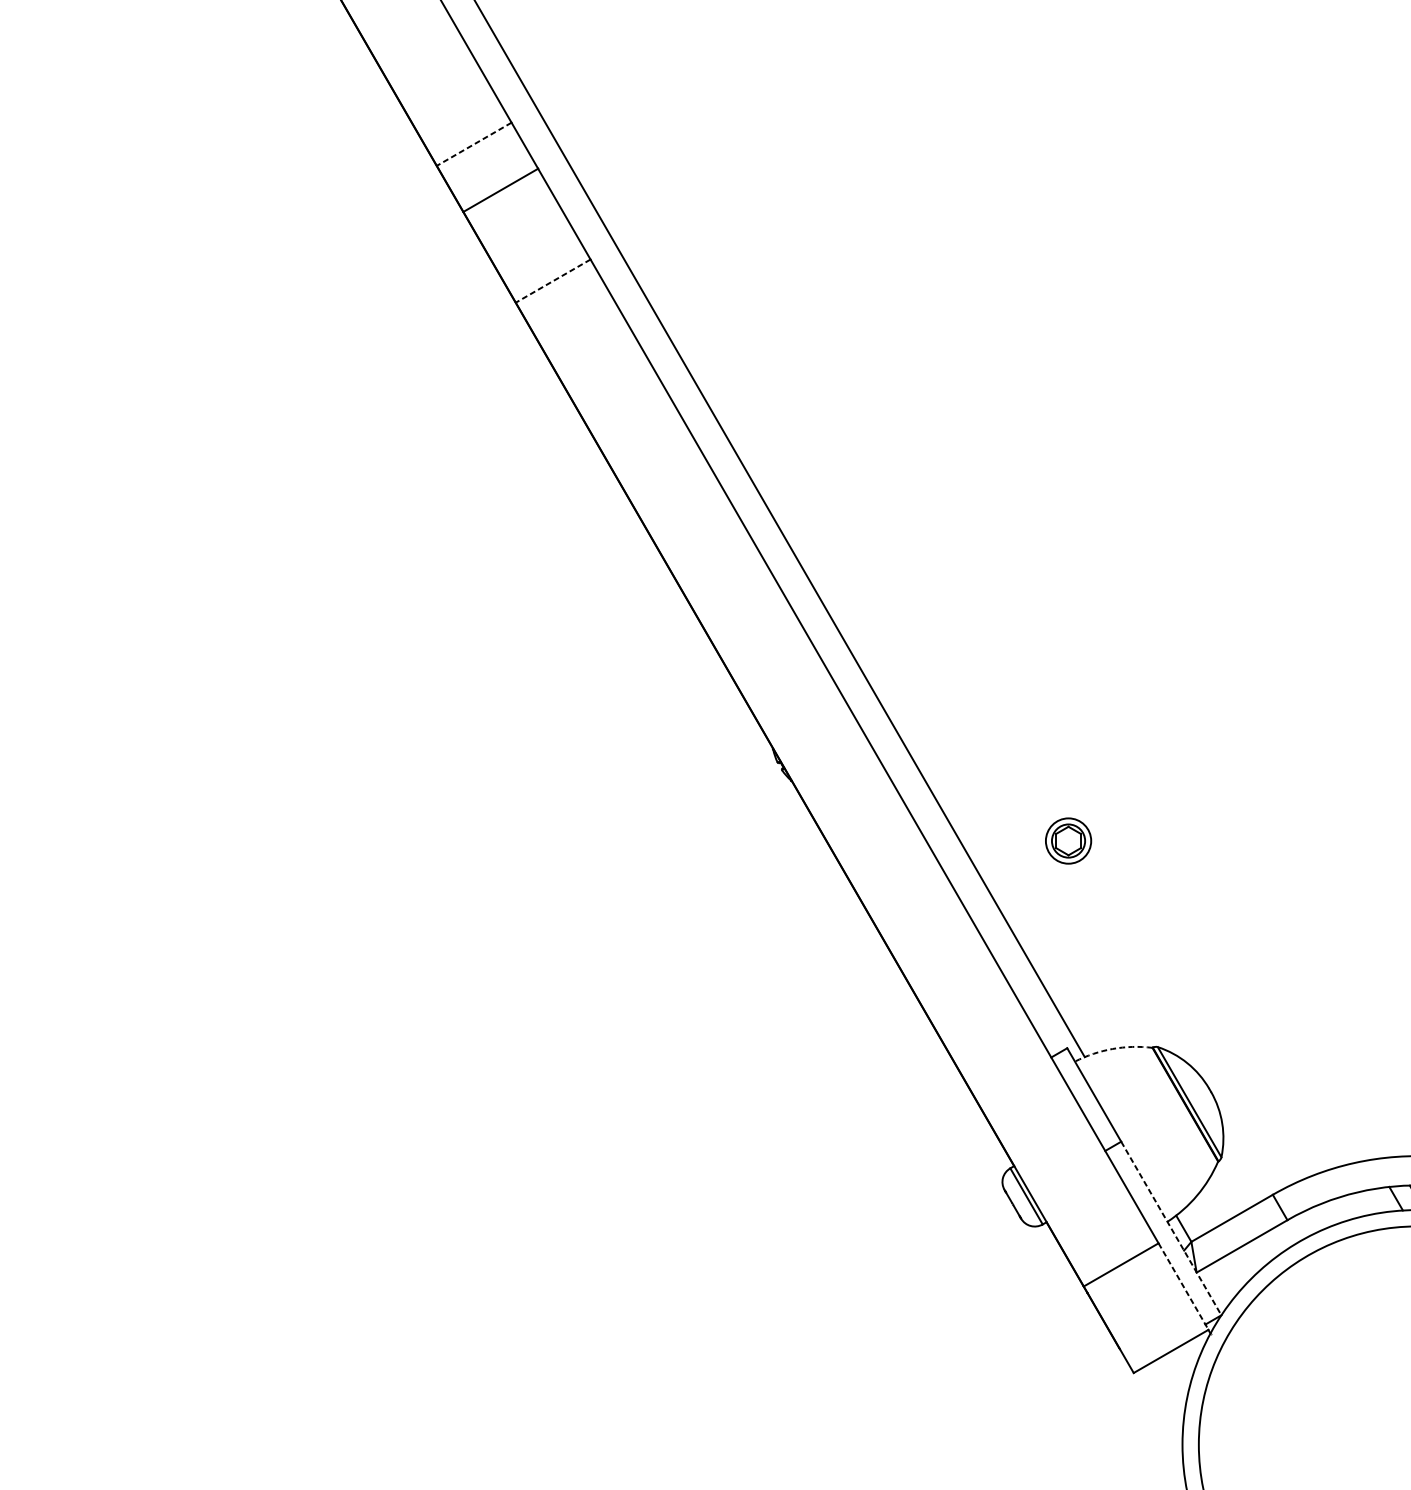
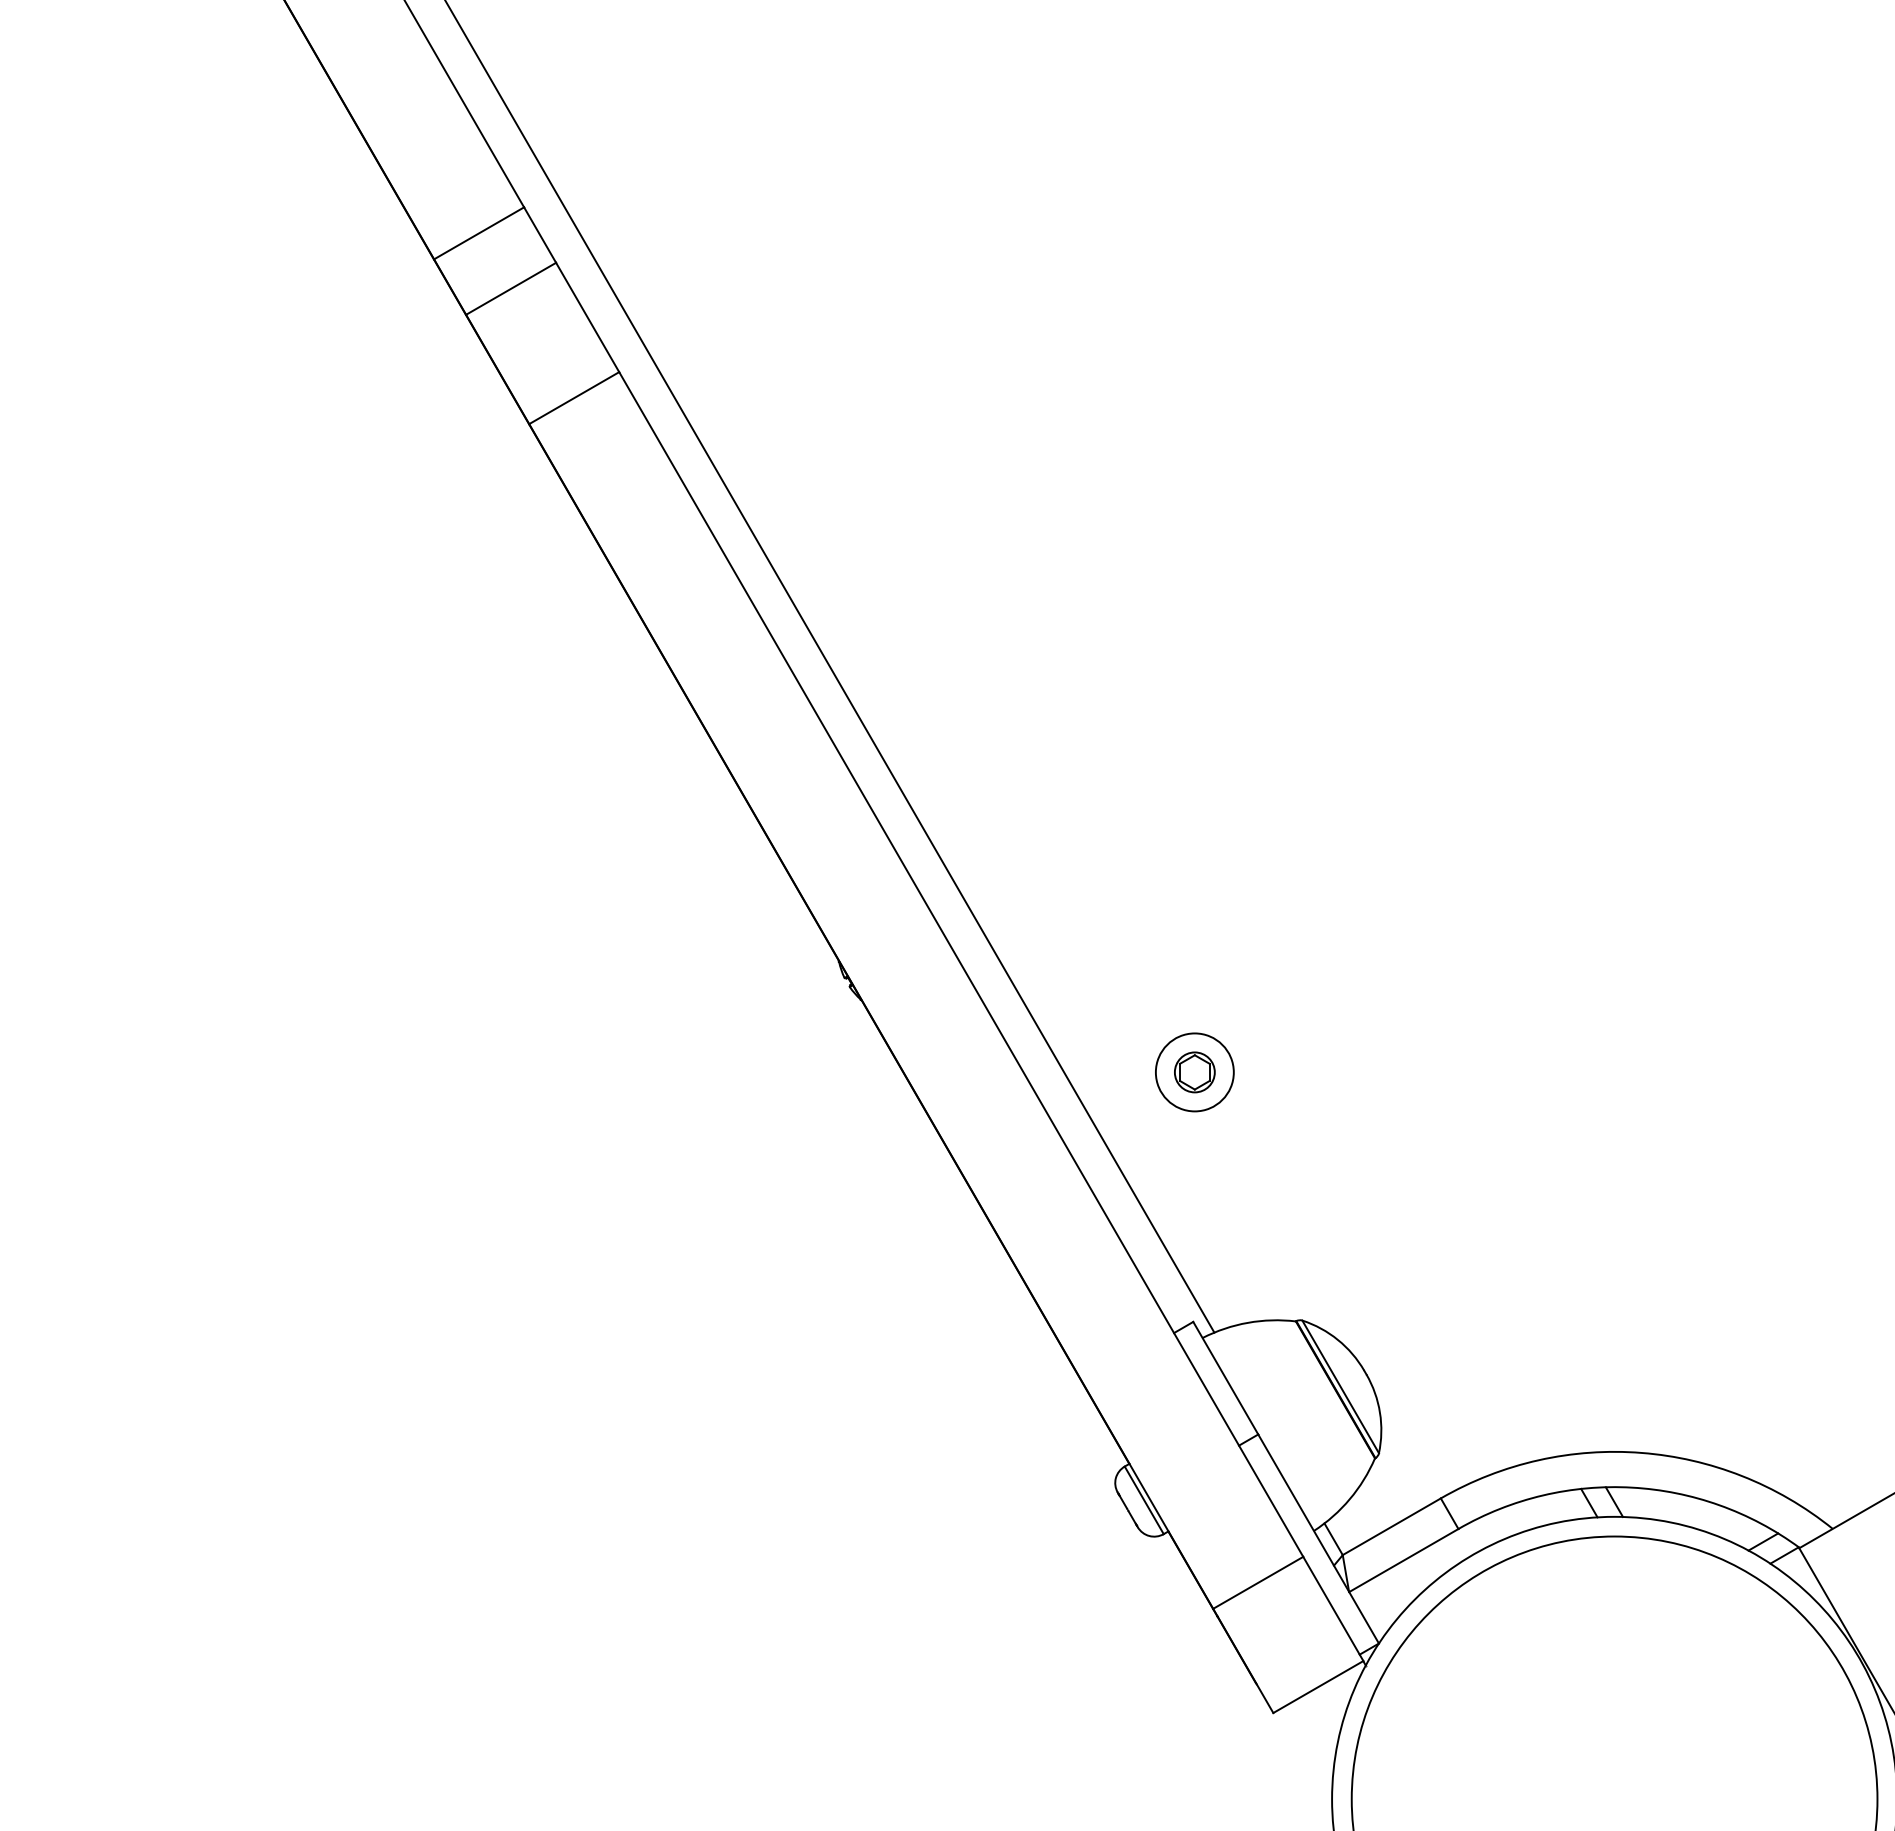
line: (474, 144) -> (479, 233), dashed -> solid
line: (553, 281) -> (574, 398), dashed -> solid
circle: (1068, 841) -> (1194, 1072), size x1.43
arc: (1113, 1048) -> (1248, 1322), dashed -> solid
line: (1171, 1228) -> (1318, 1539), dashed -> solid
line: (1183, 1287) -> (1333, 1609), dashed -> solid

